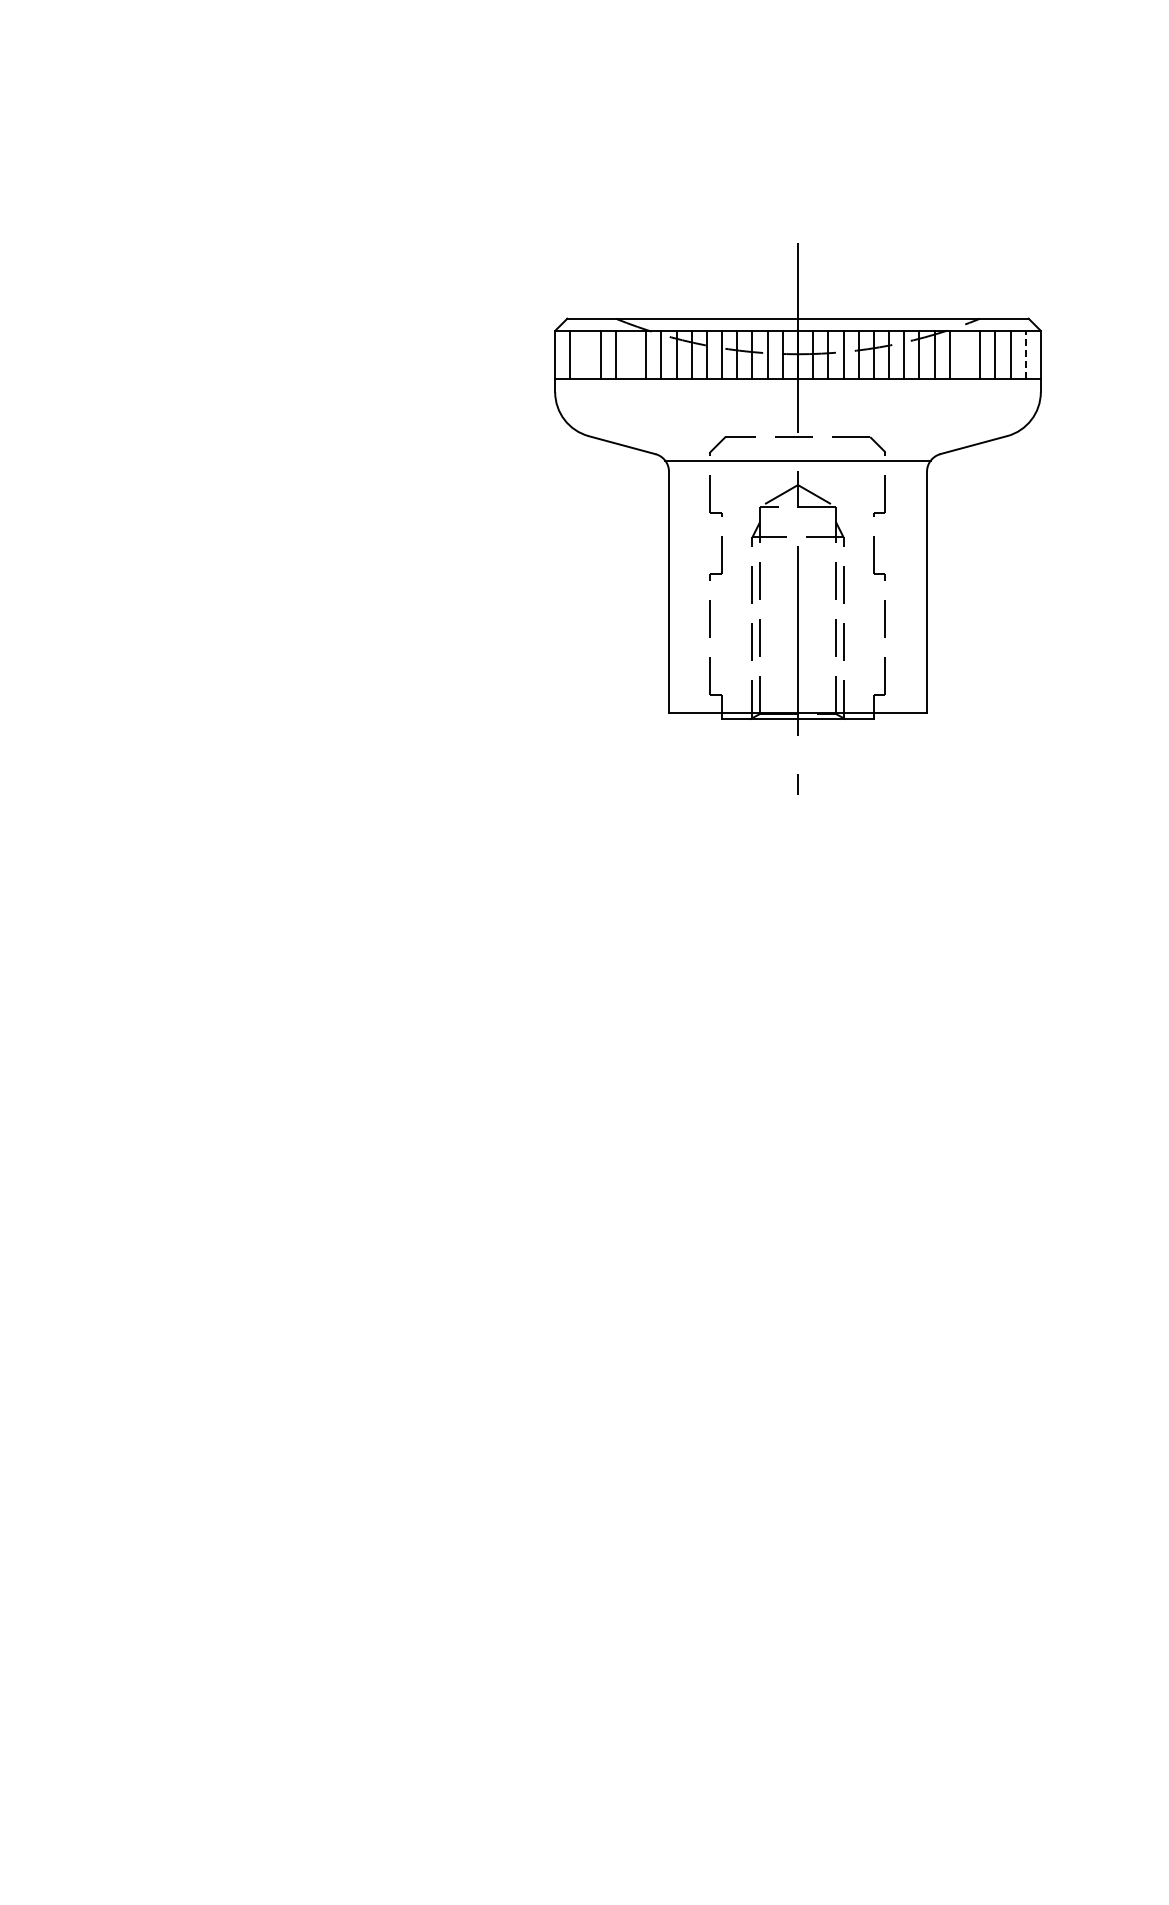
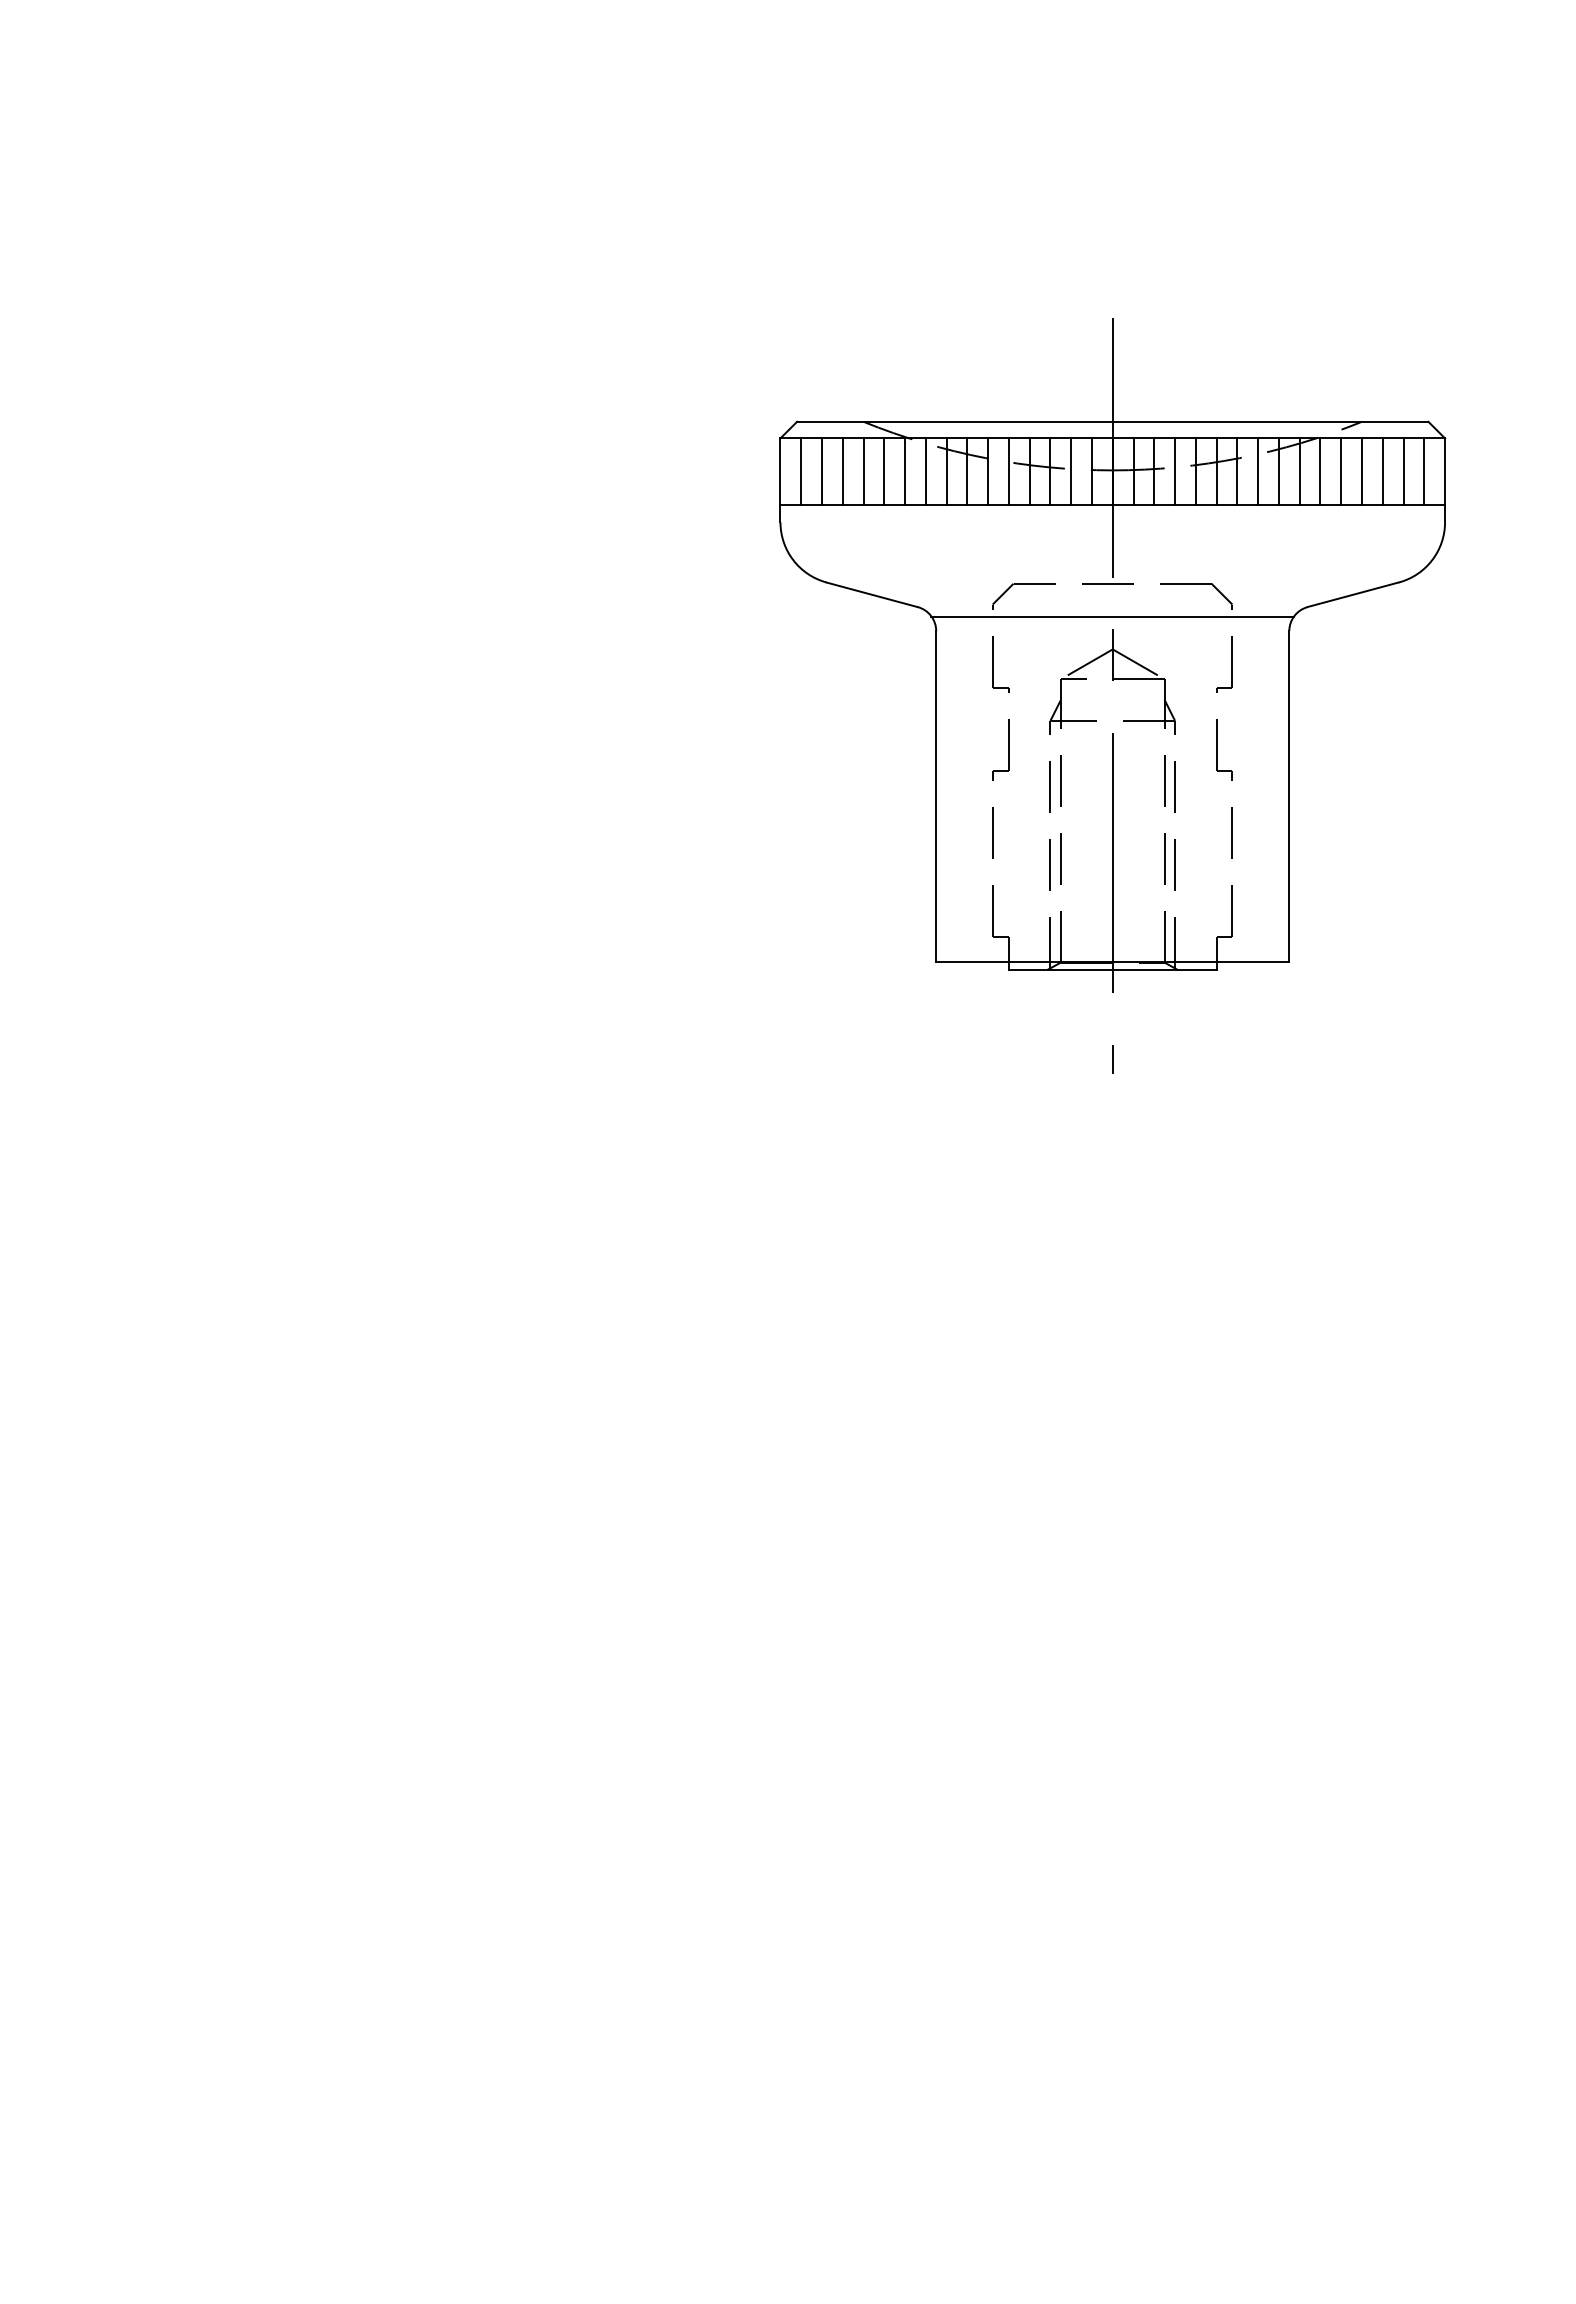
line: (585, 354) -> (821, 470), added
line: (631, 354) -> (884, 470), added
line: (964, 354) -> (1340, 470), added
line: (1025, 354) -> (1424, 470), dashed -> solid

